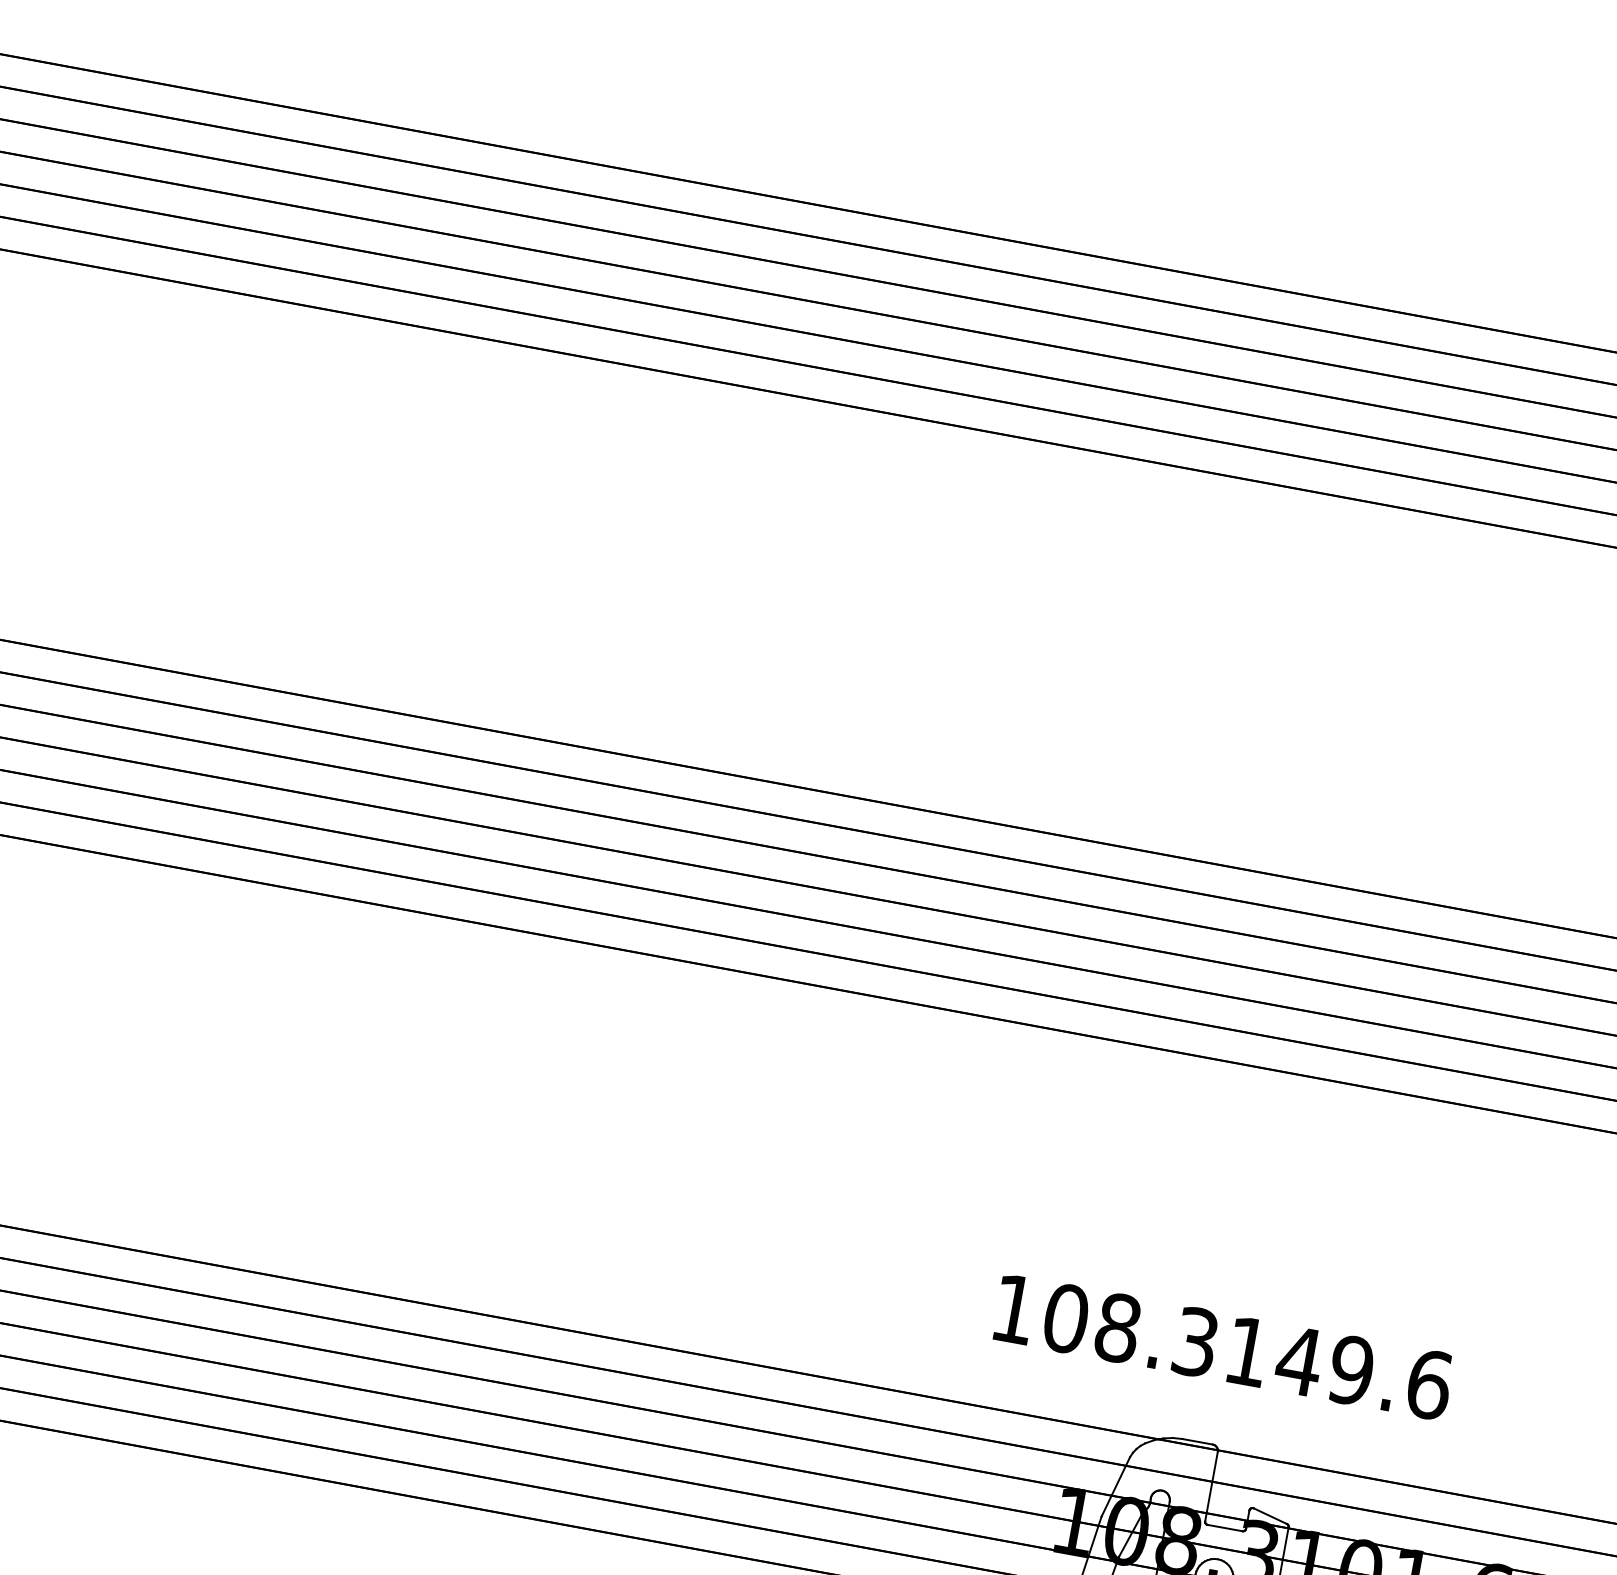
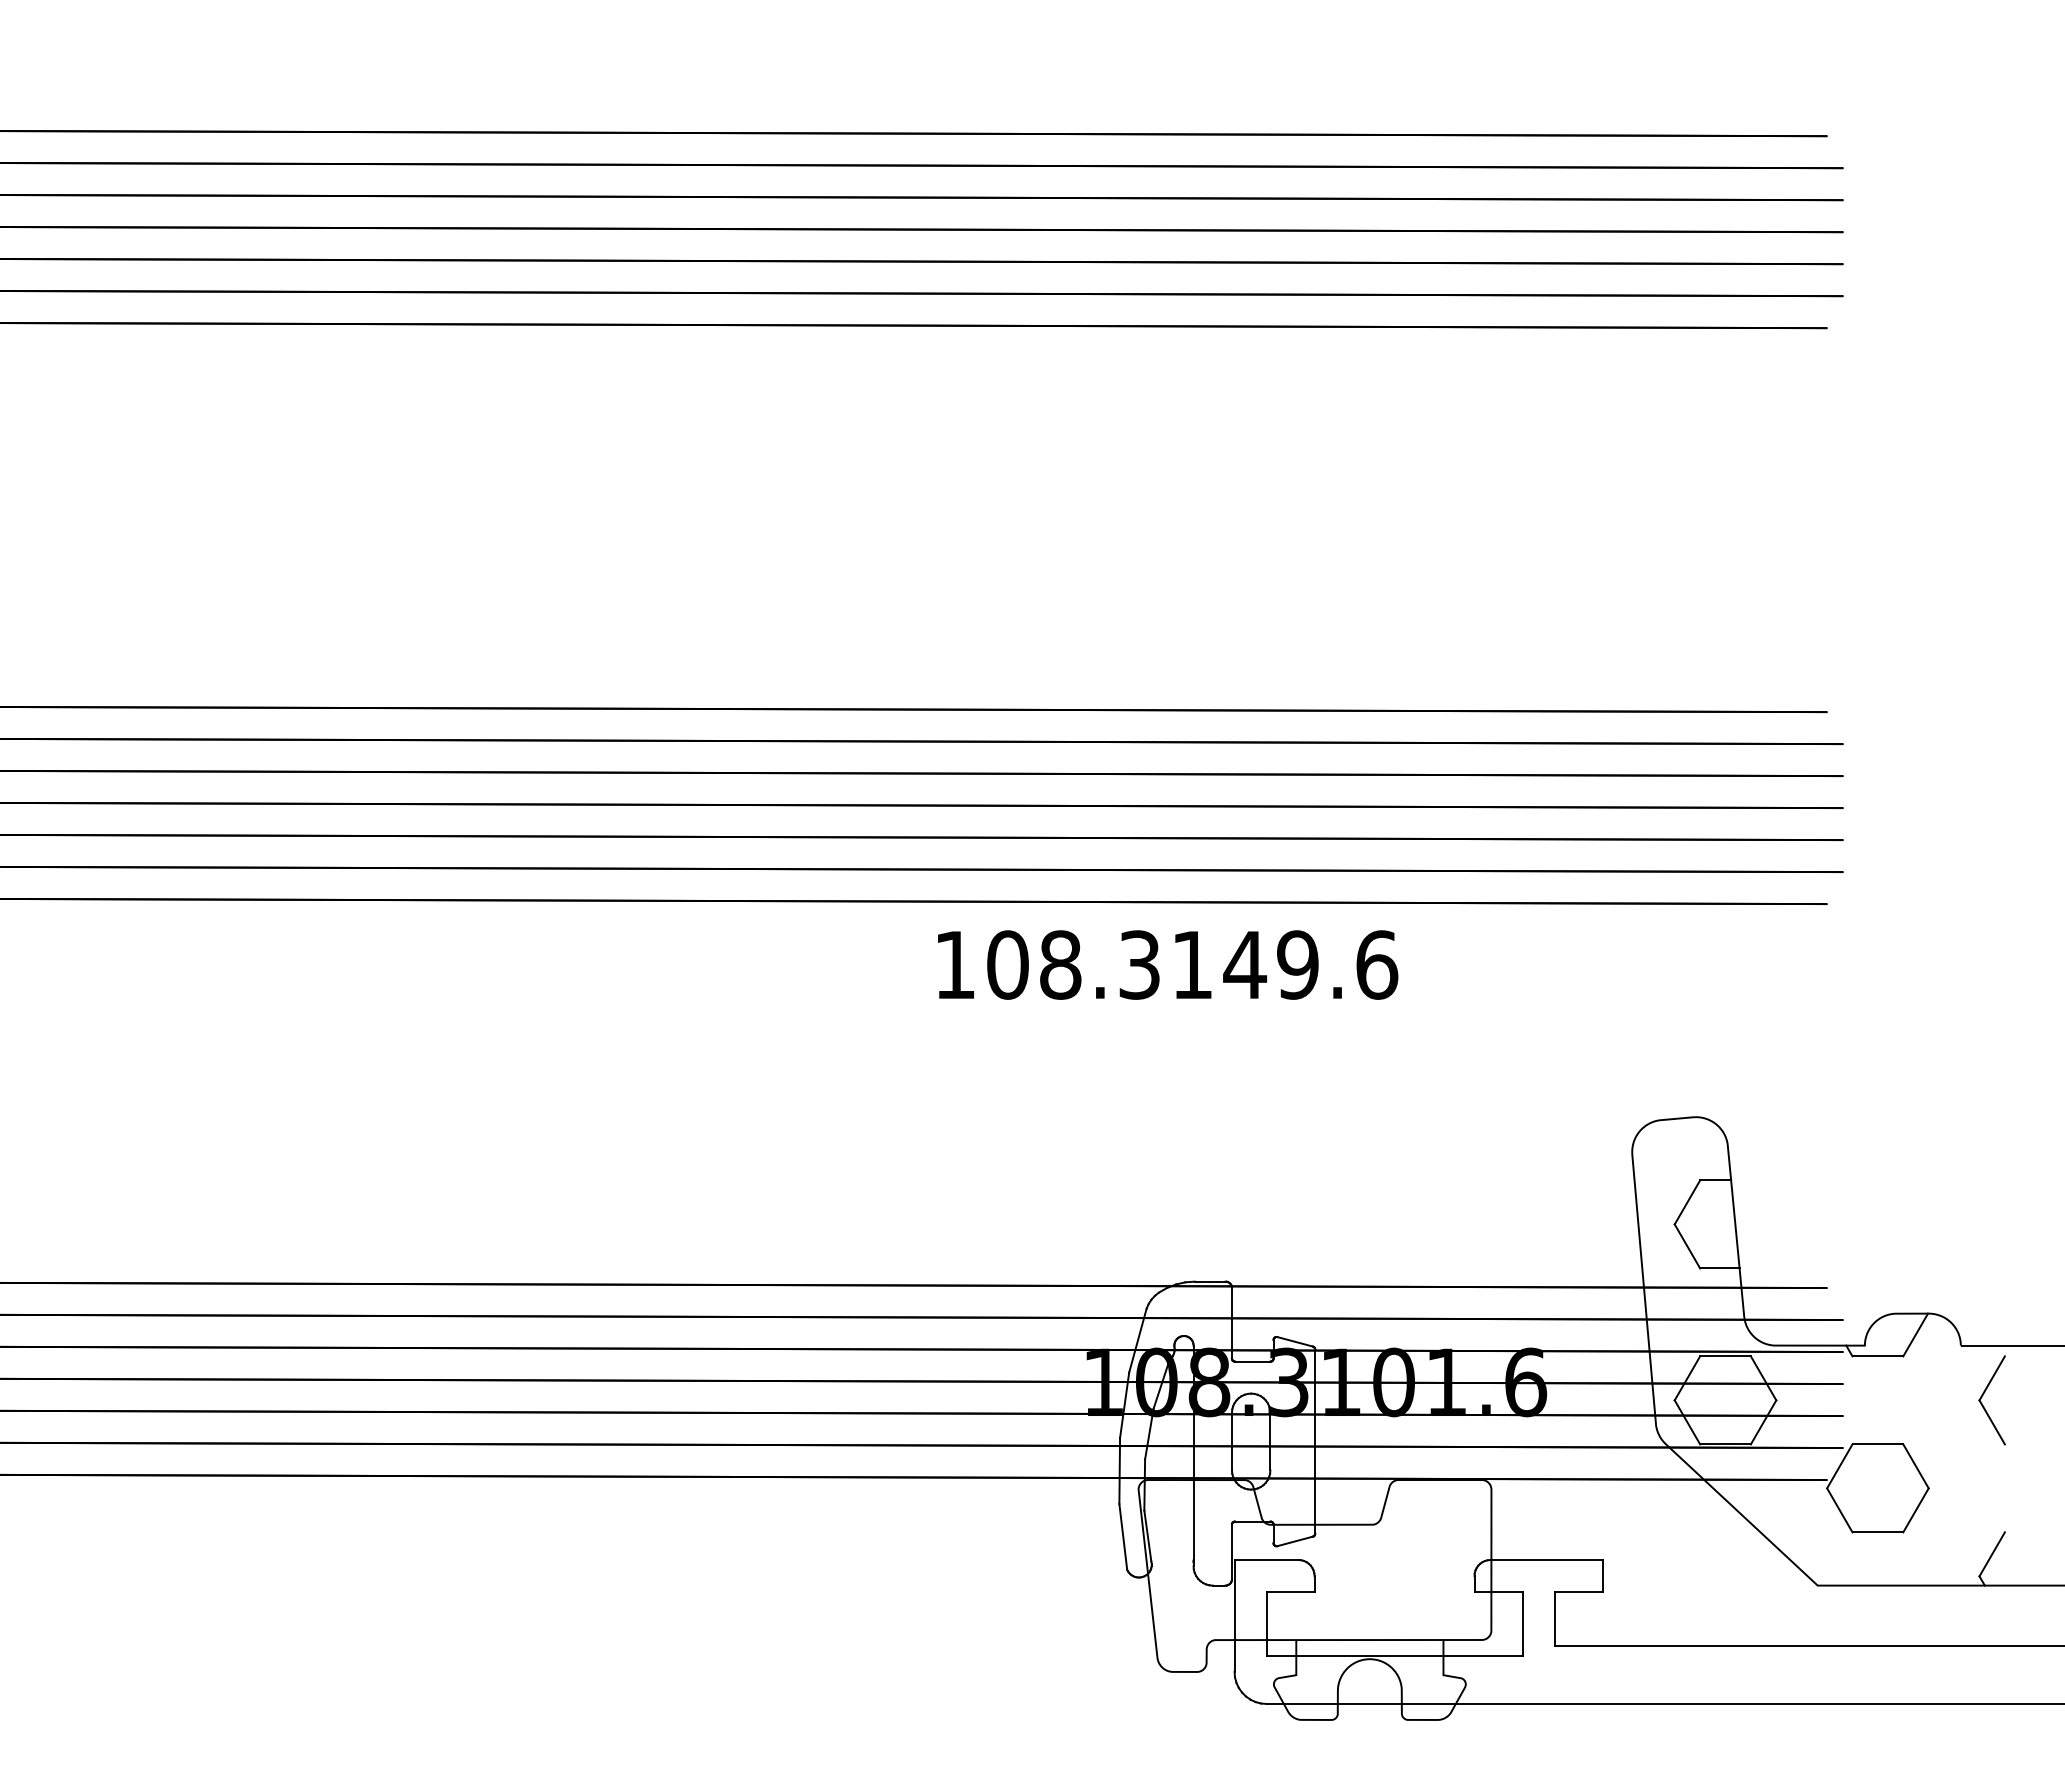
text: (1224, 1346) -> (1168, 964), moved

